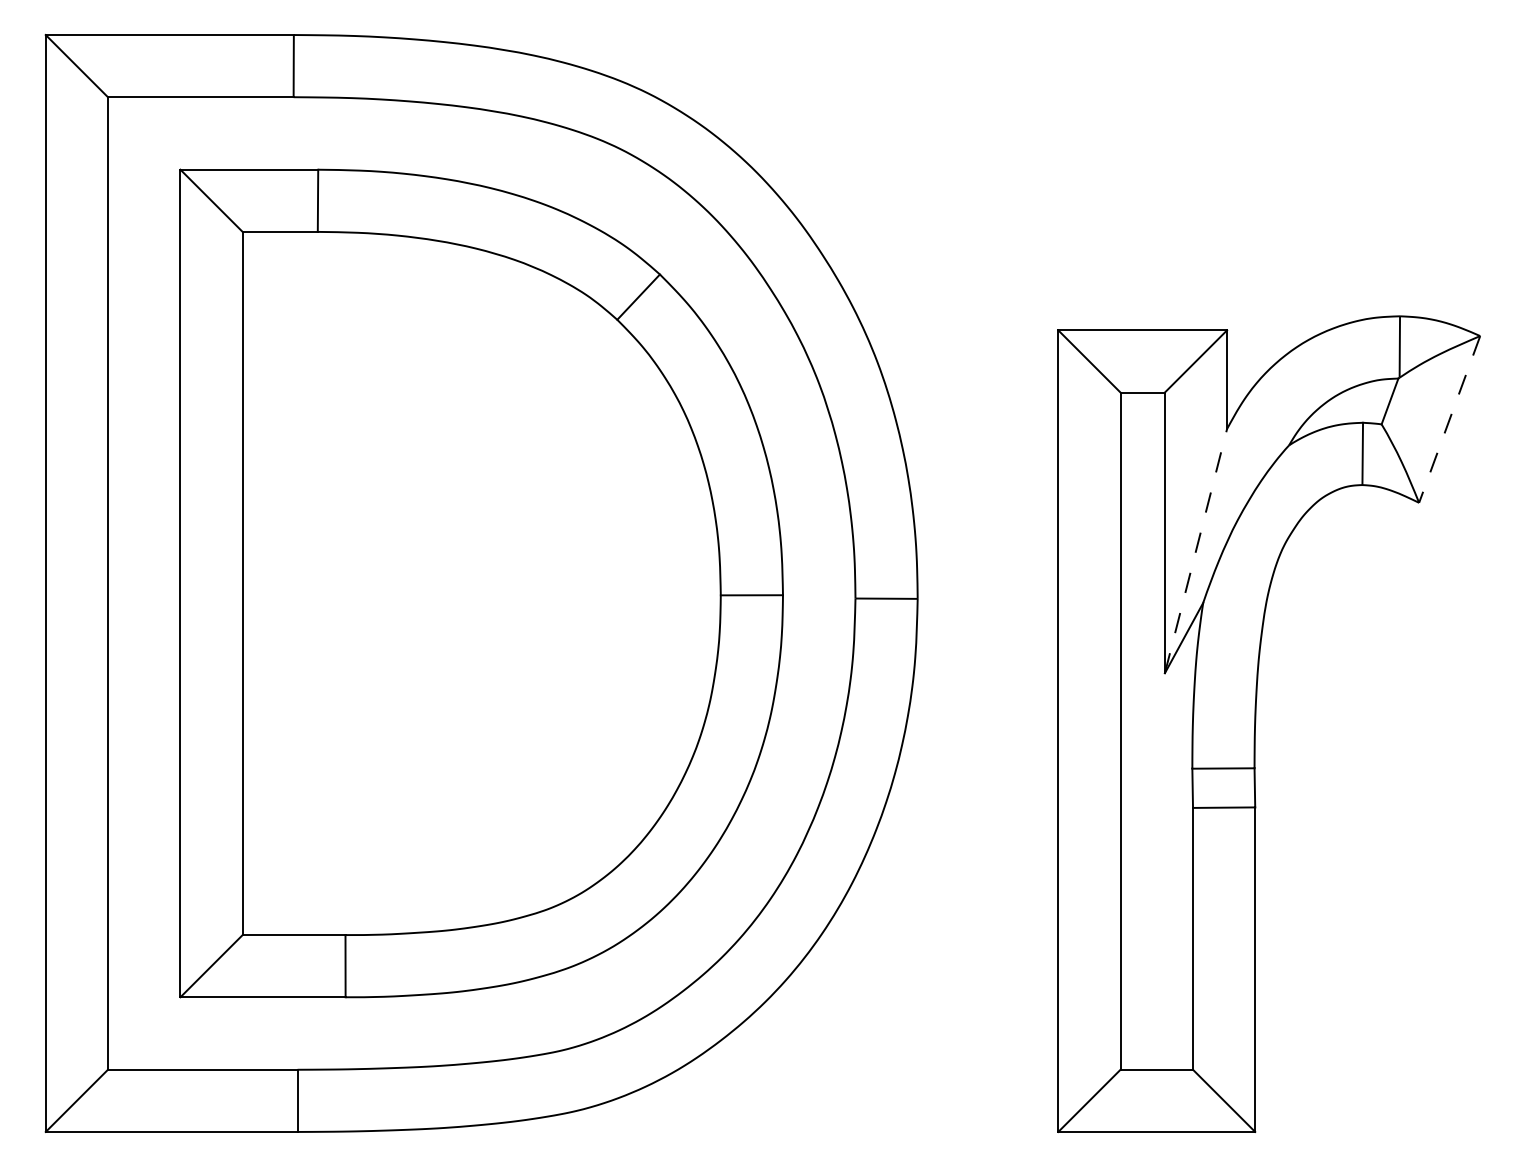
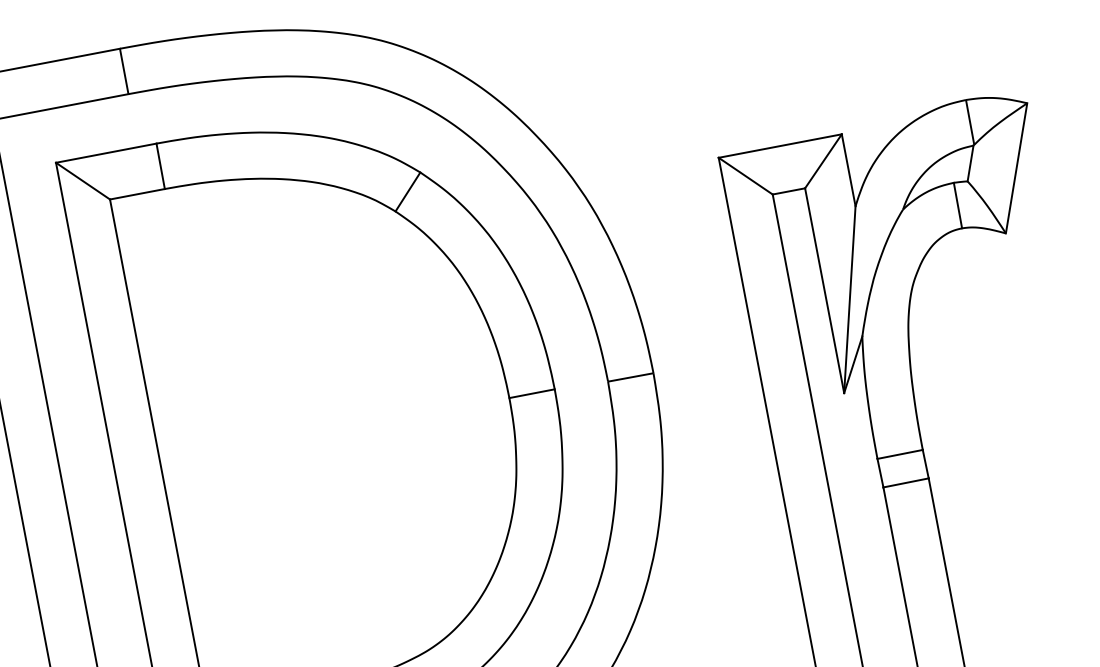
line: (1449, 419) -> (1016, 168), dashed -> solid
line: (1196, 550) -> (850, 299), dashed -> solid

